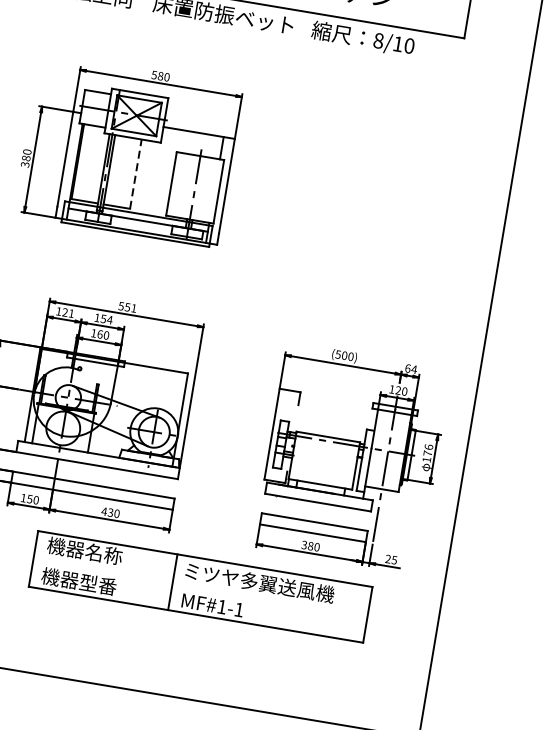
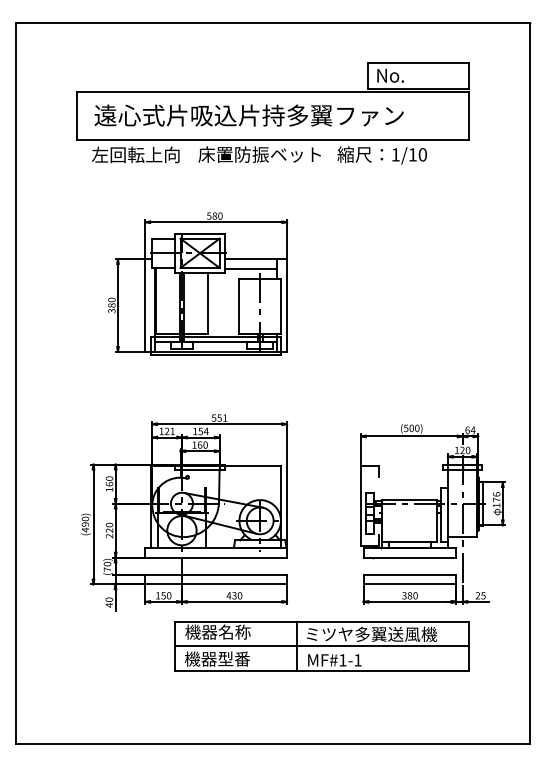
text: (378, 40) -> (395, 154), 8/10 -> 1/10
line: (191, 142) -> (250, 268), added
line: (135, 173) -> (207, 302), dashed -> solid
line: (200, 587) -> (321, 646), added

